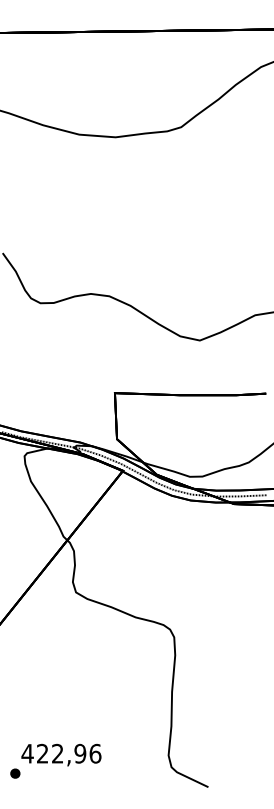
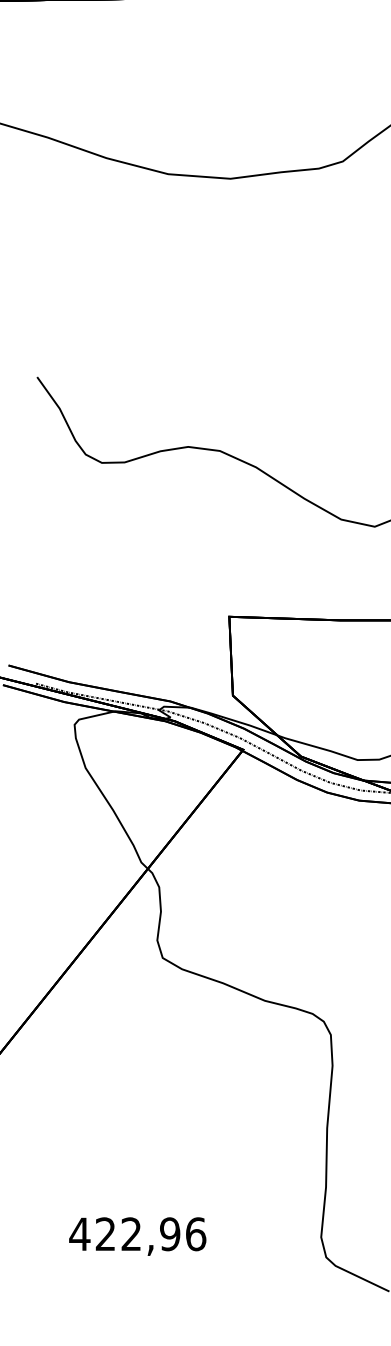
part: (15, 773) -> (59, 1268), removed

